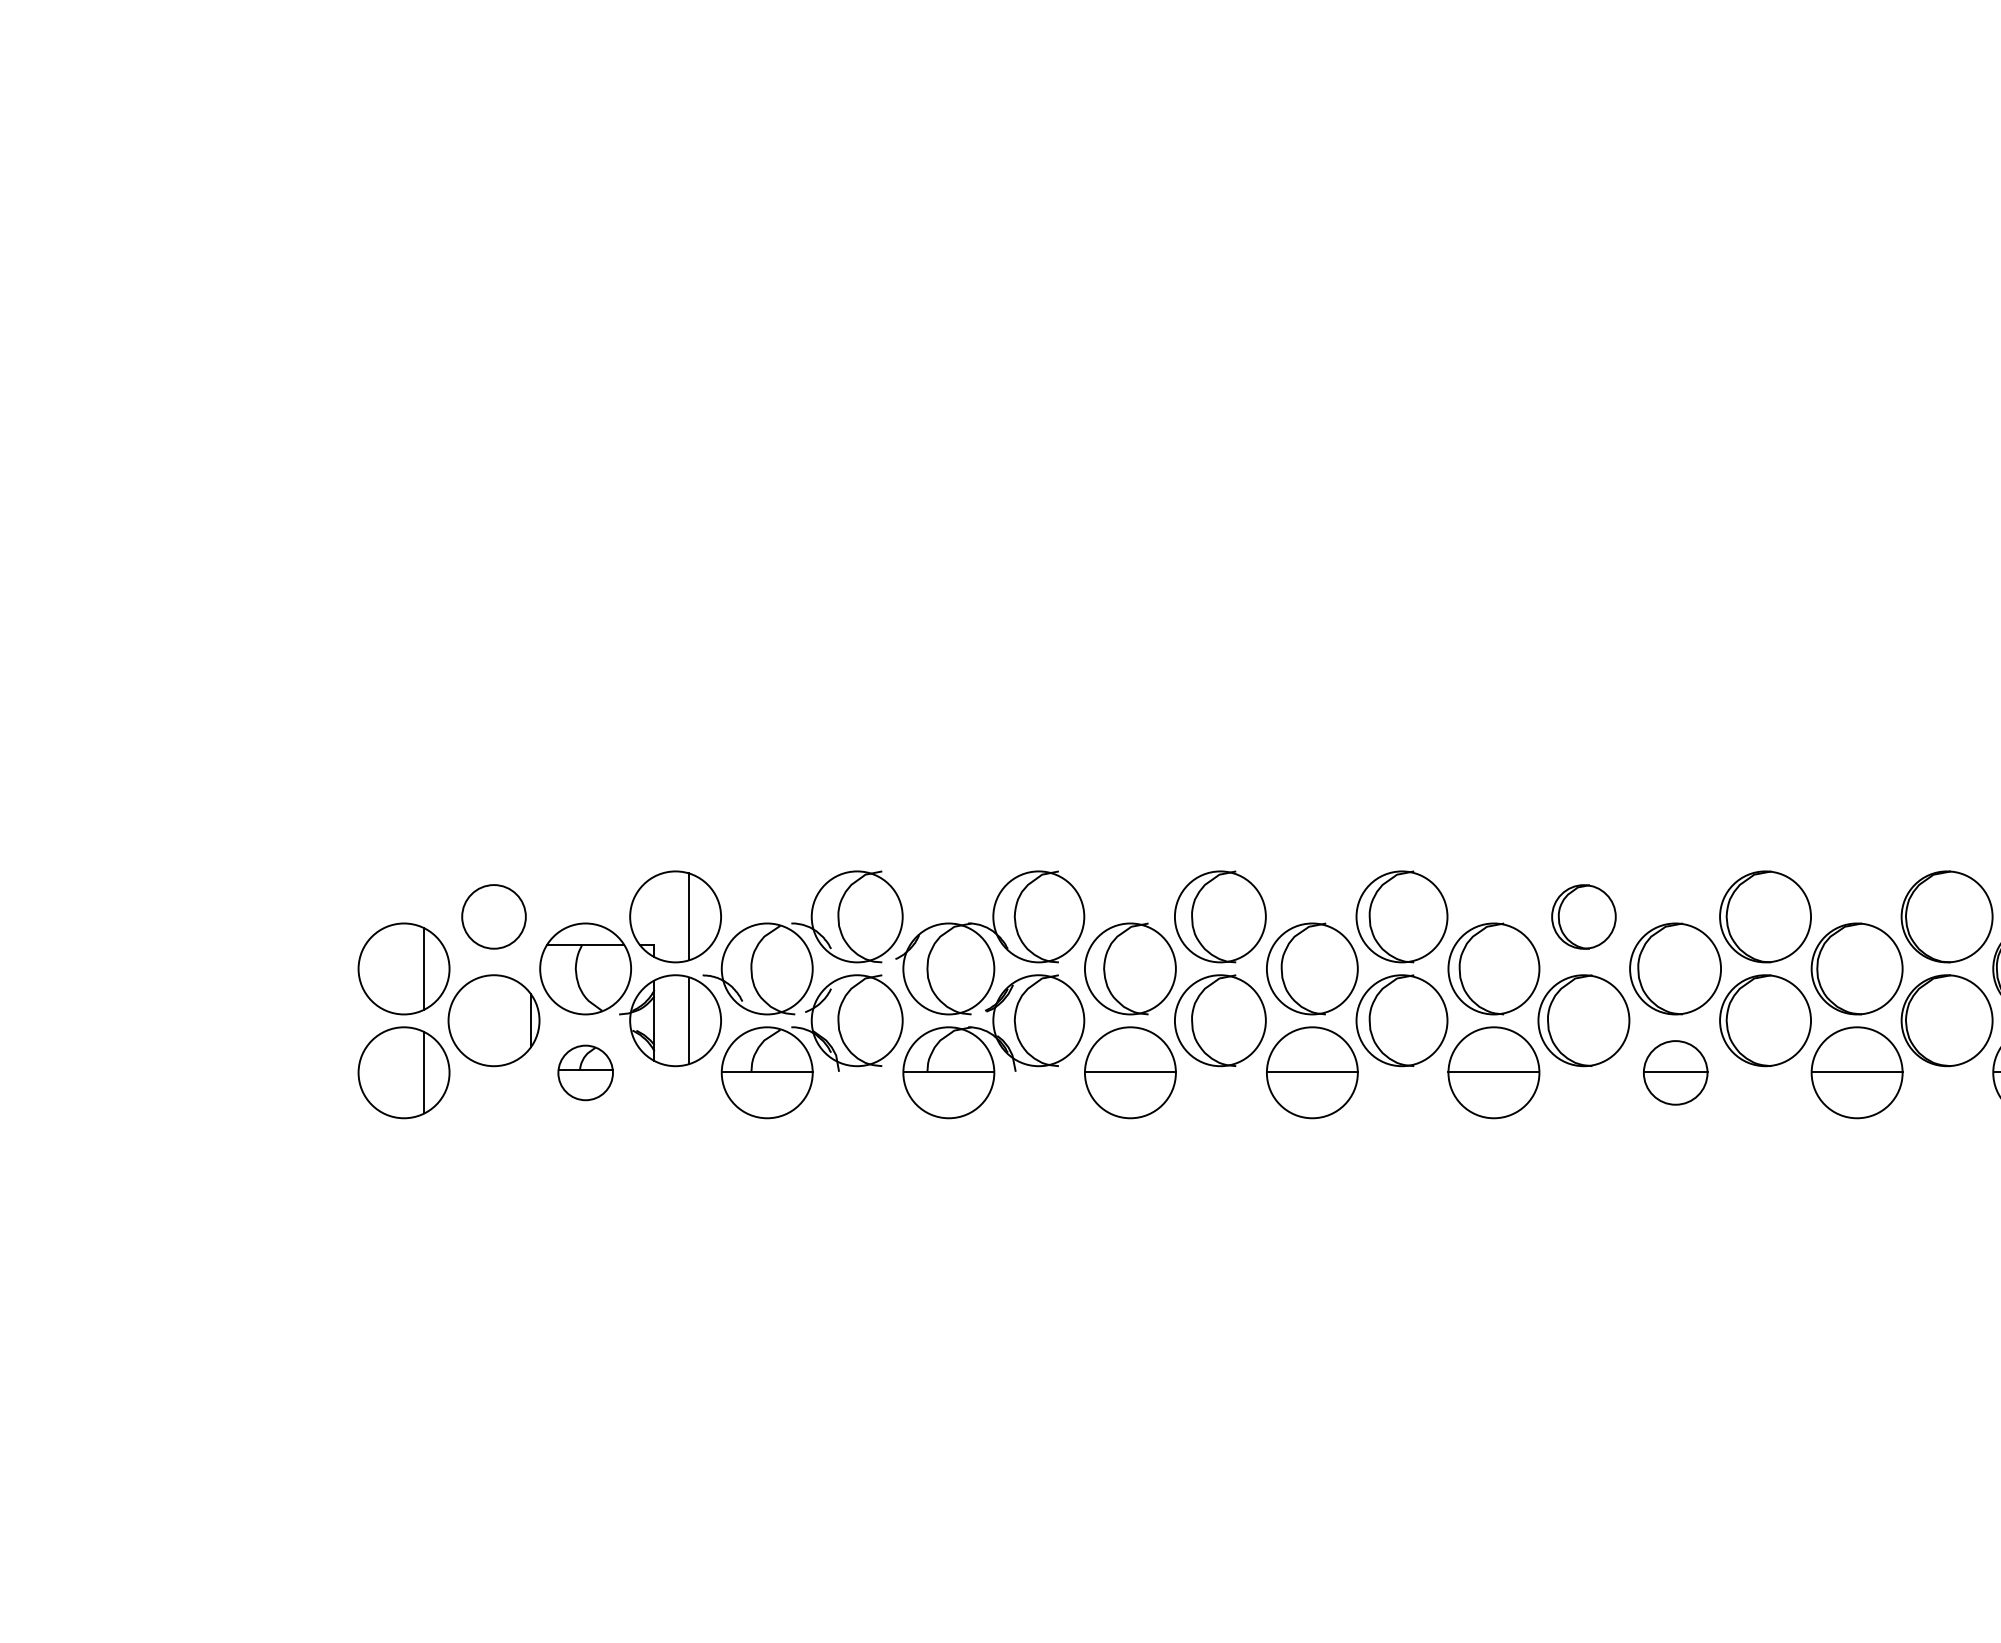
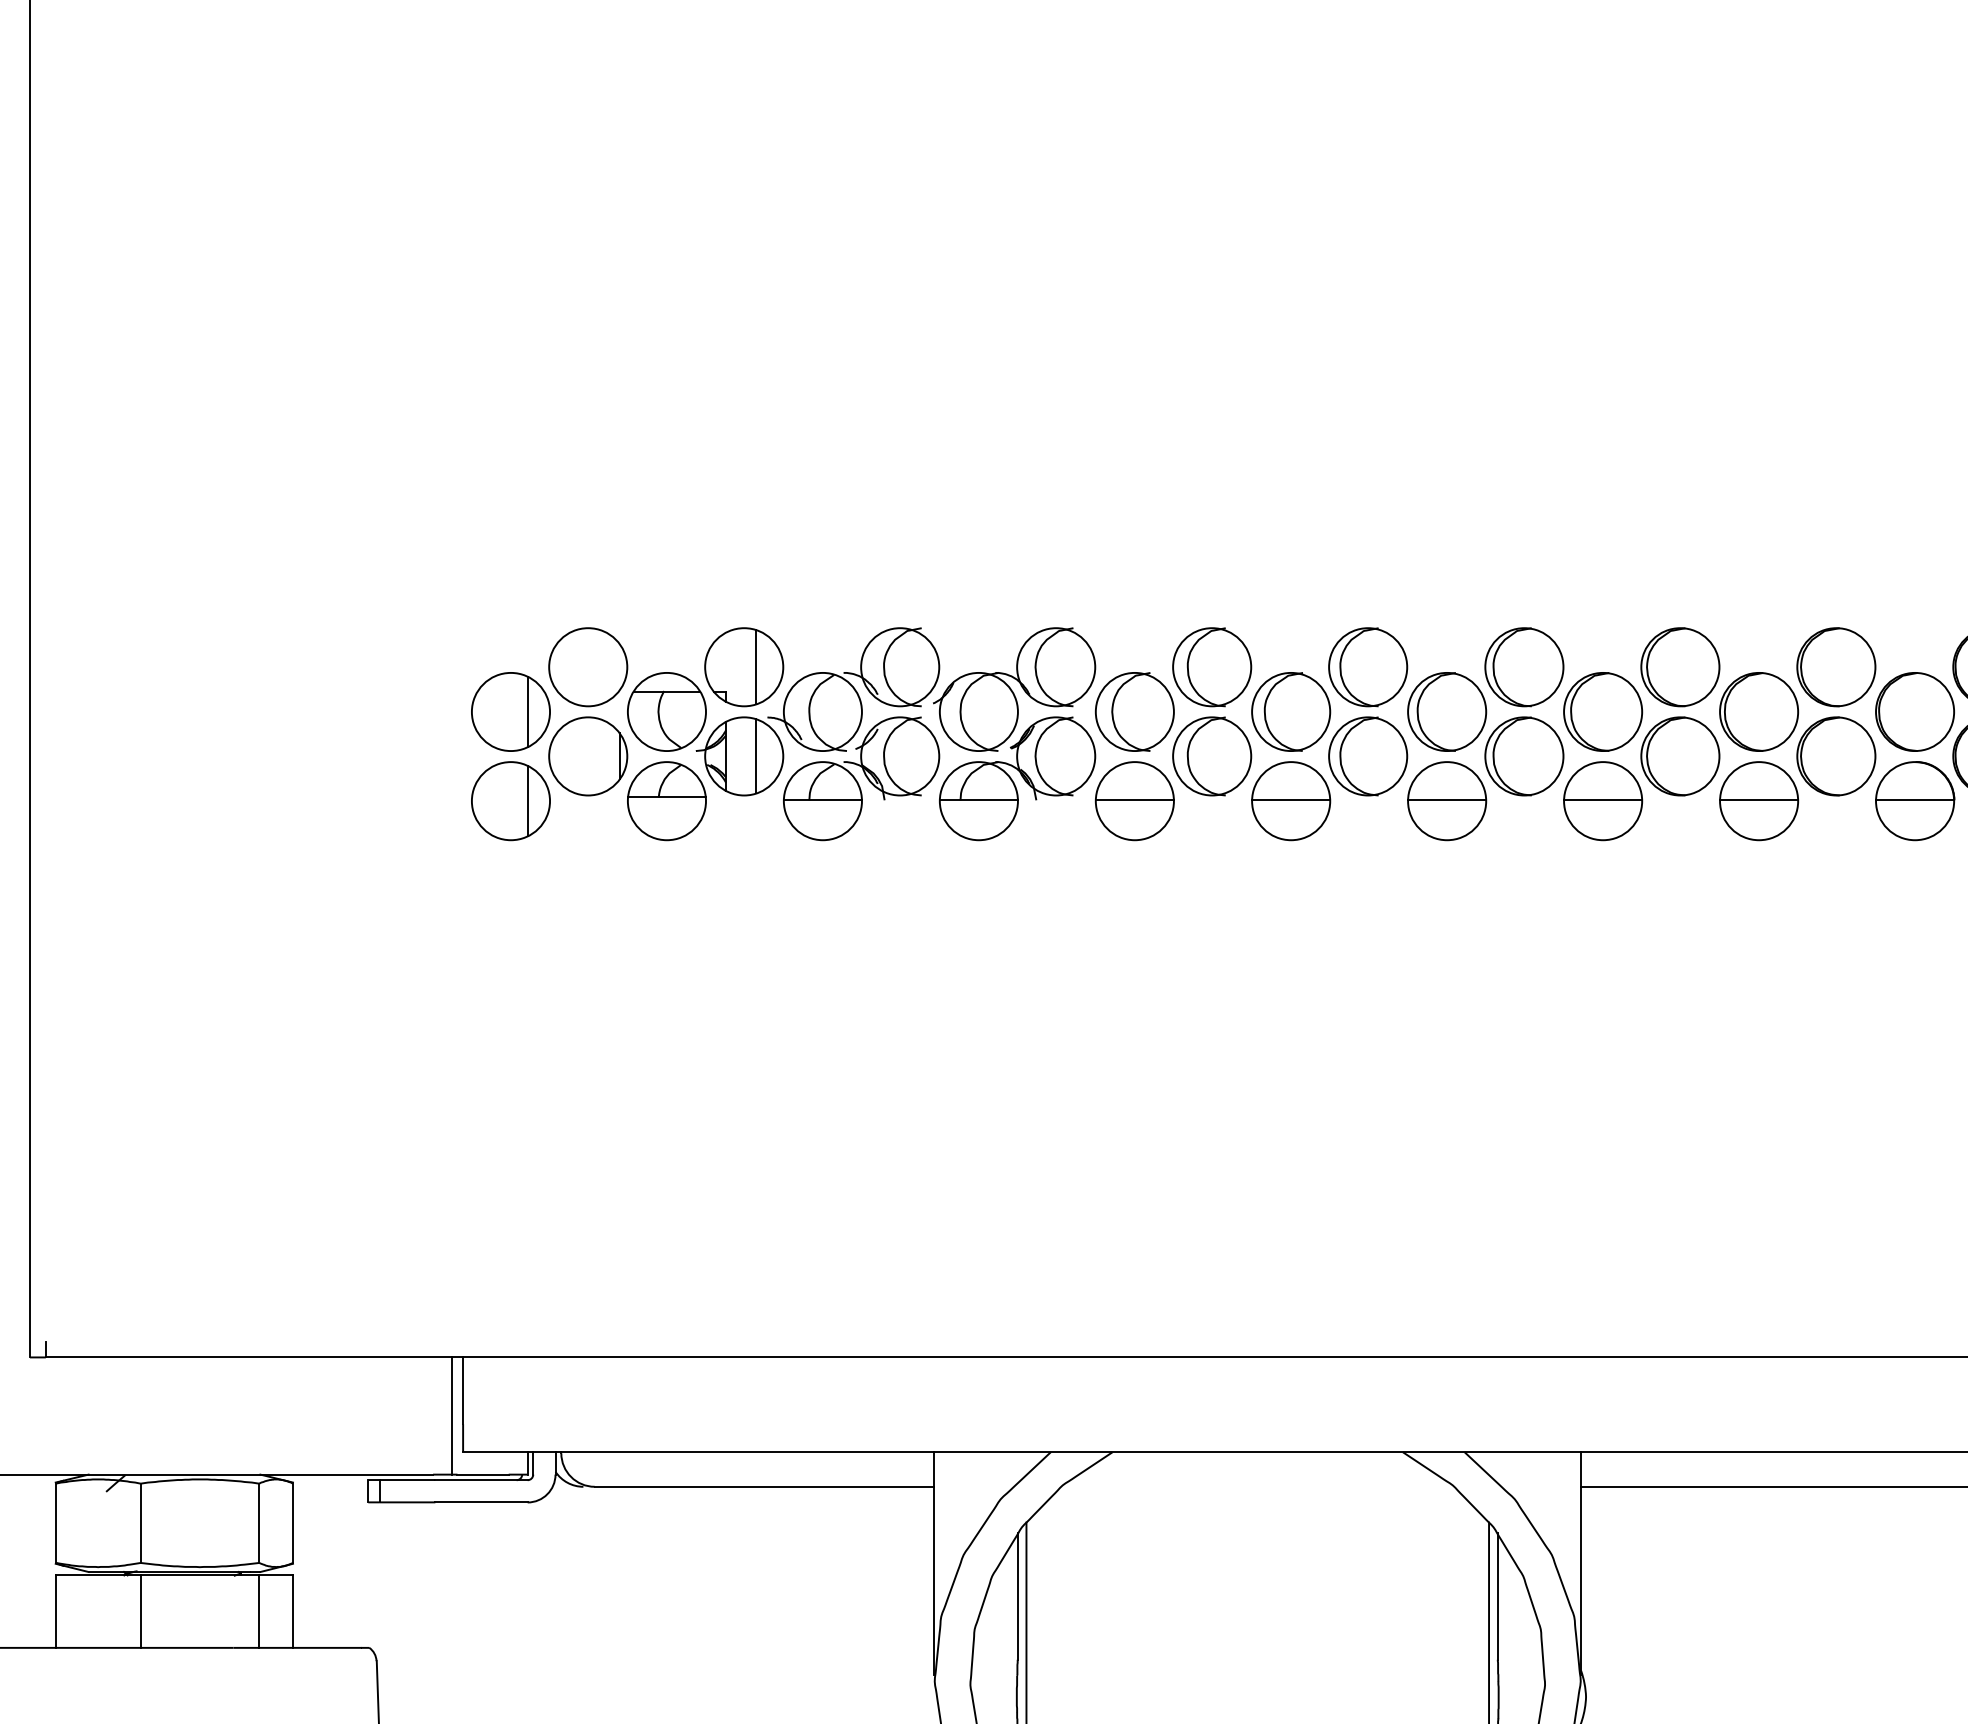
circle: (494, 917) -> (588, 667), size x1.43
part: (1584, 917) -> (1524, 667), size x1.43
part: (585, 1073) -> (666, 801), size x1.67
part: (1676, 1073) -> (1603, 801), size x1.43

